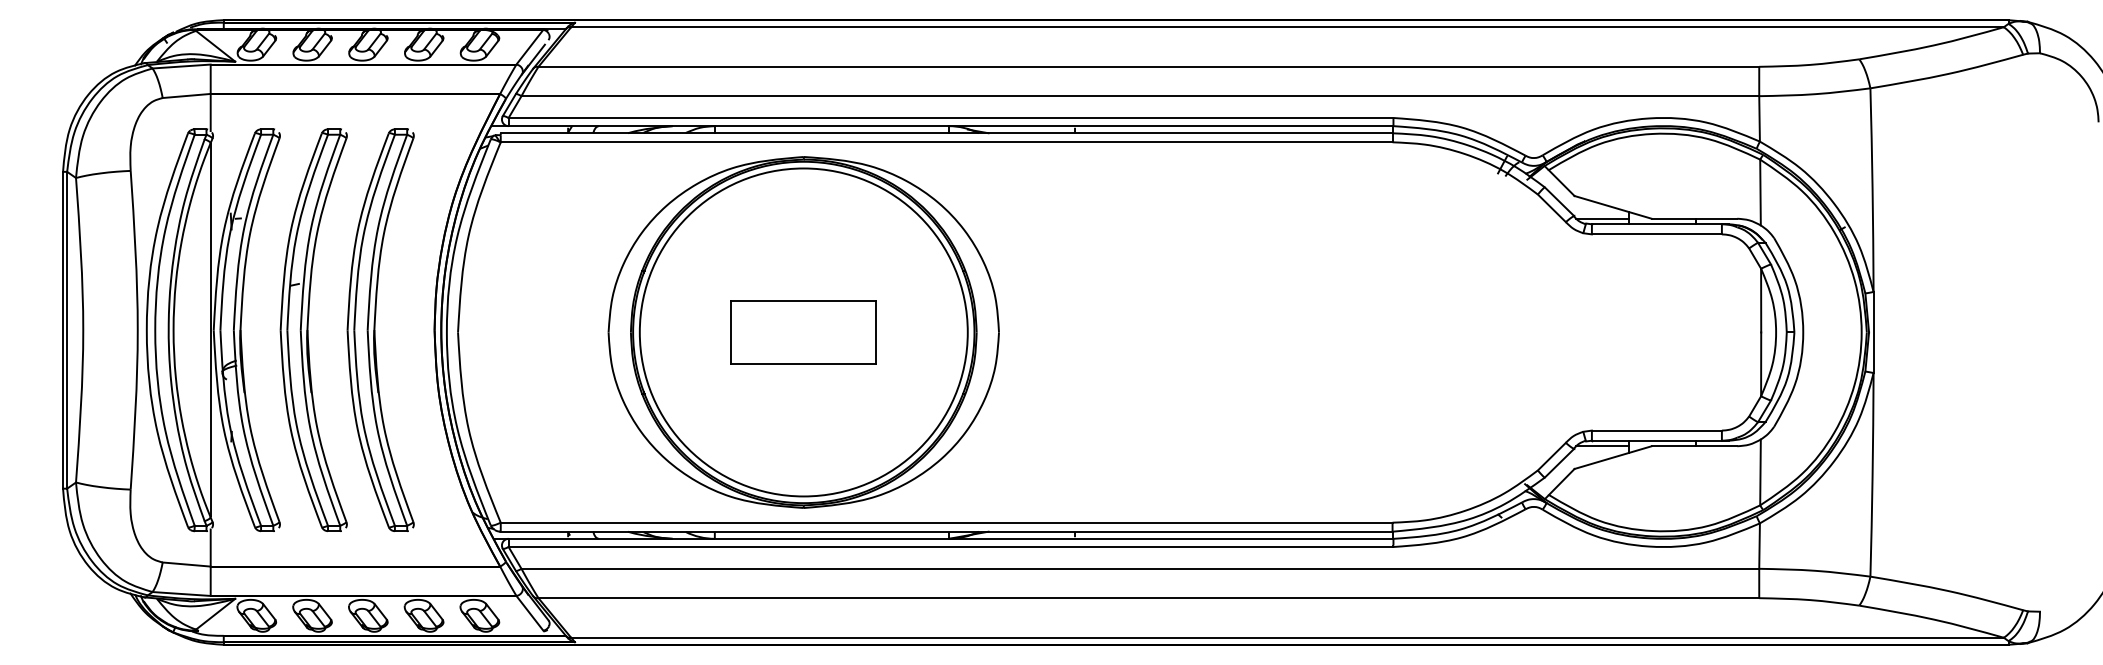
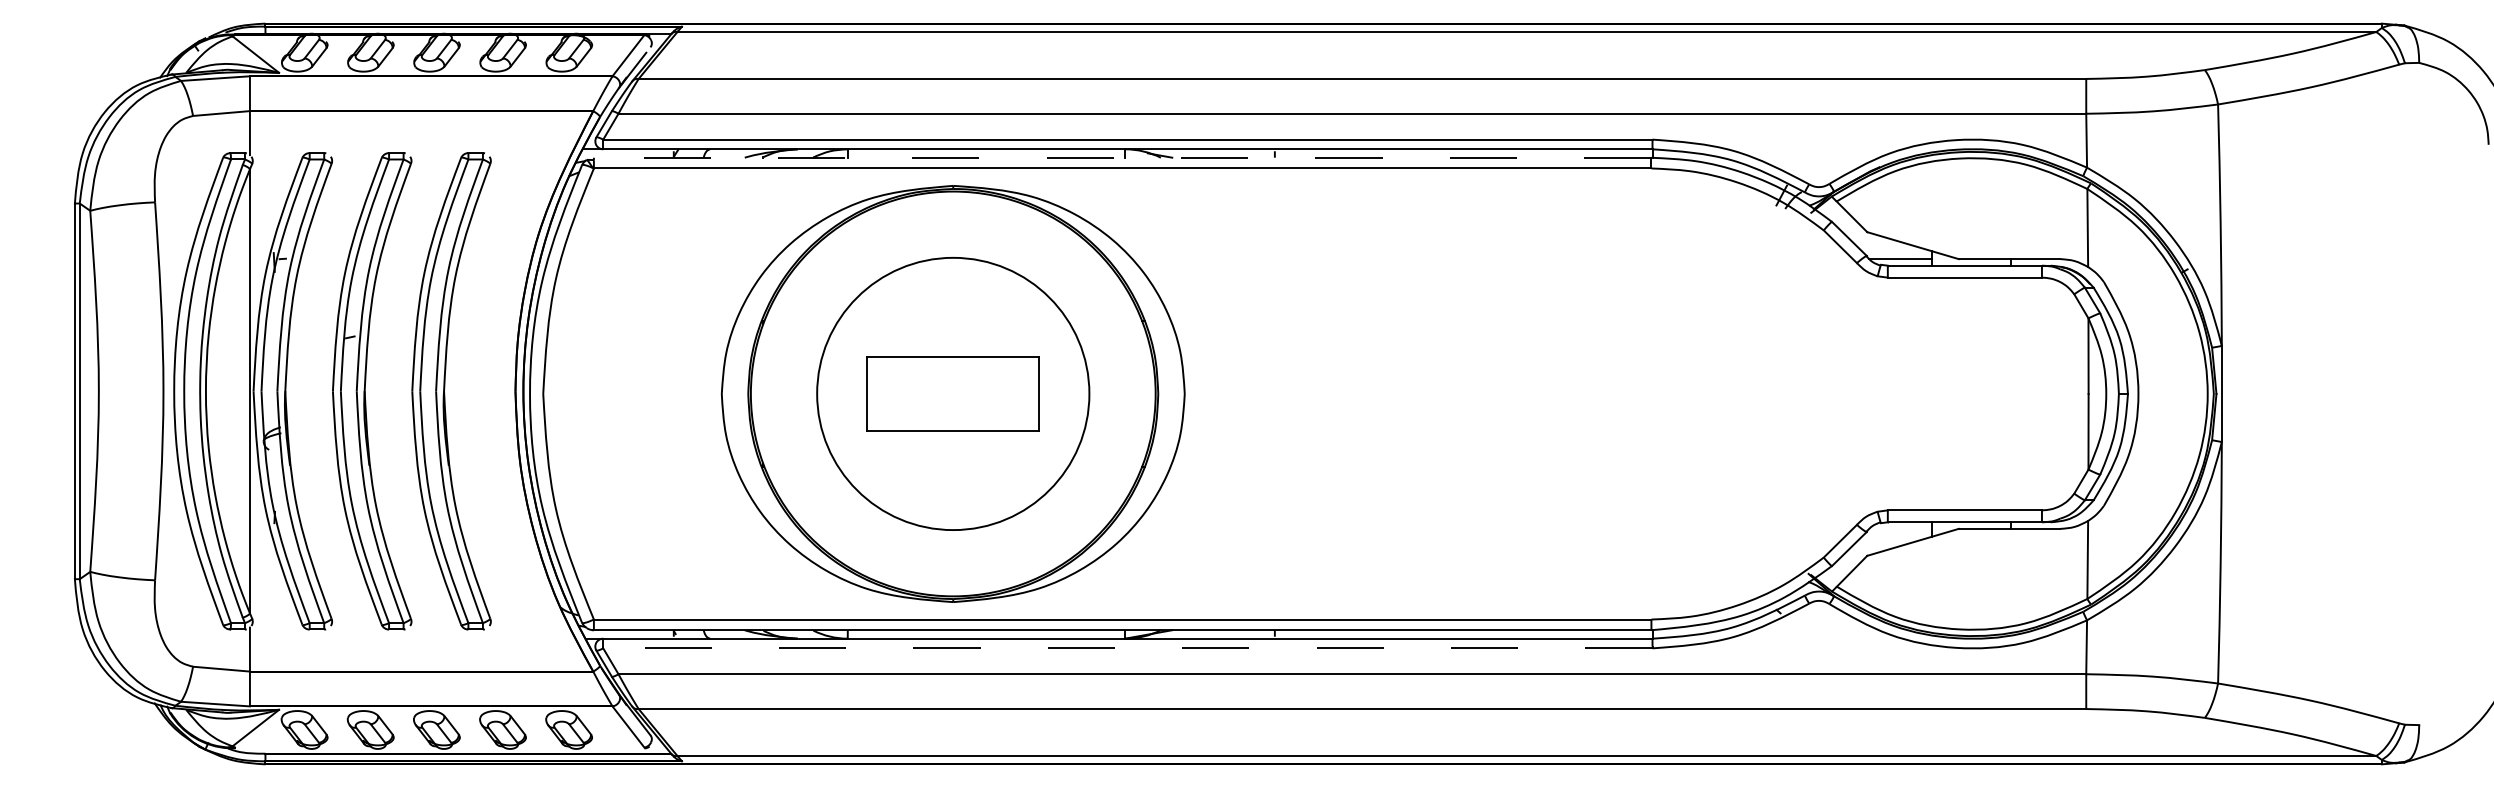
line: (946, 133) -> (1122, 157), solid -> dashed
circle: (803, 332) -> (952, 393), size x0.7
line: (1602, 445) -> (1900, 528), removed
line: (950, 547) -> (1127, 648), solid -> dashed

